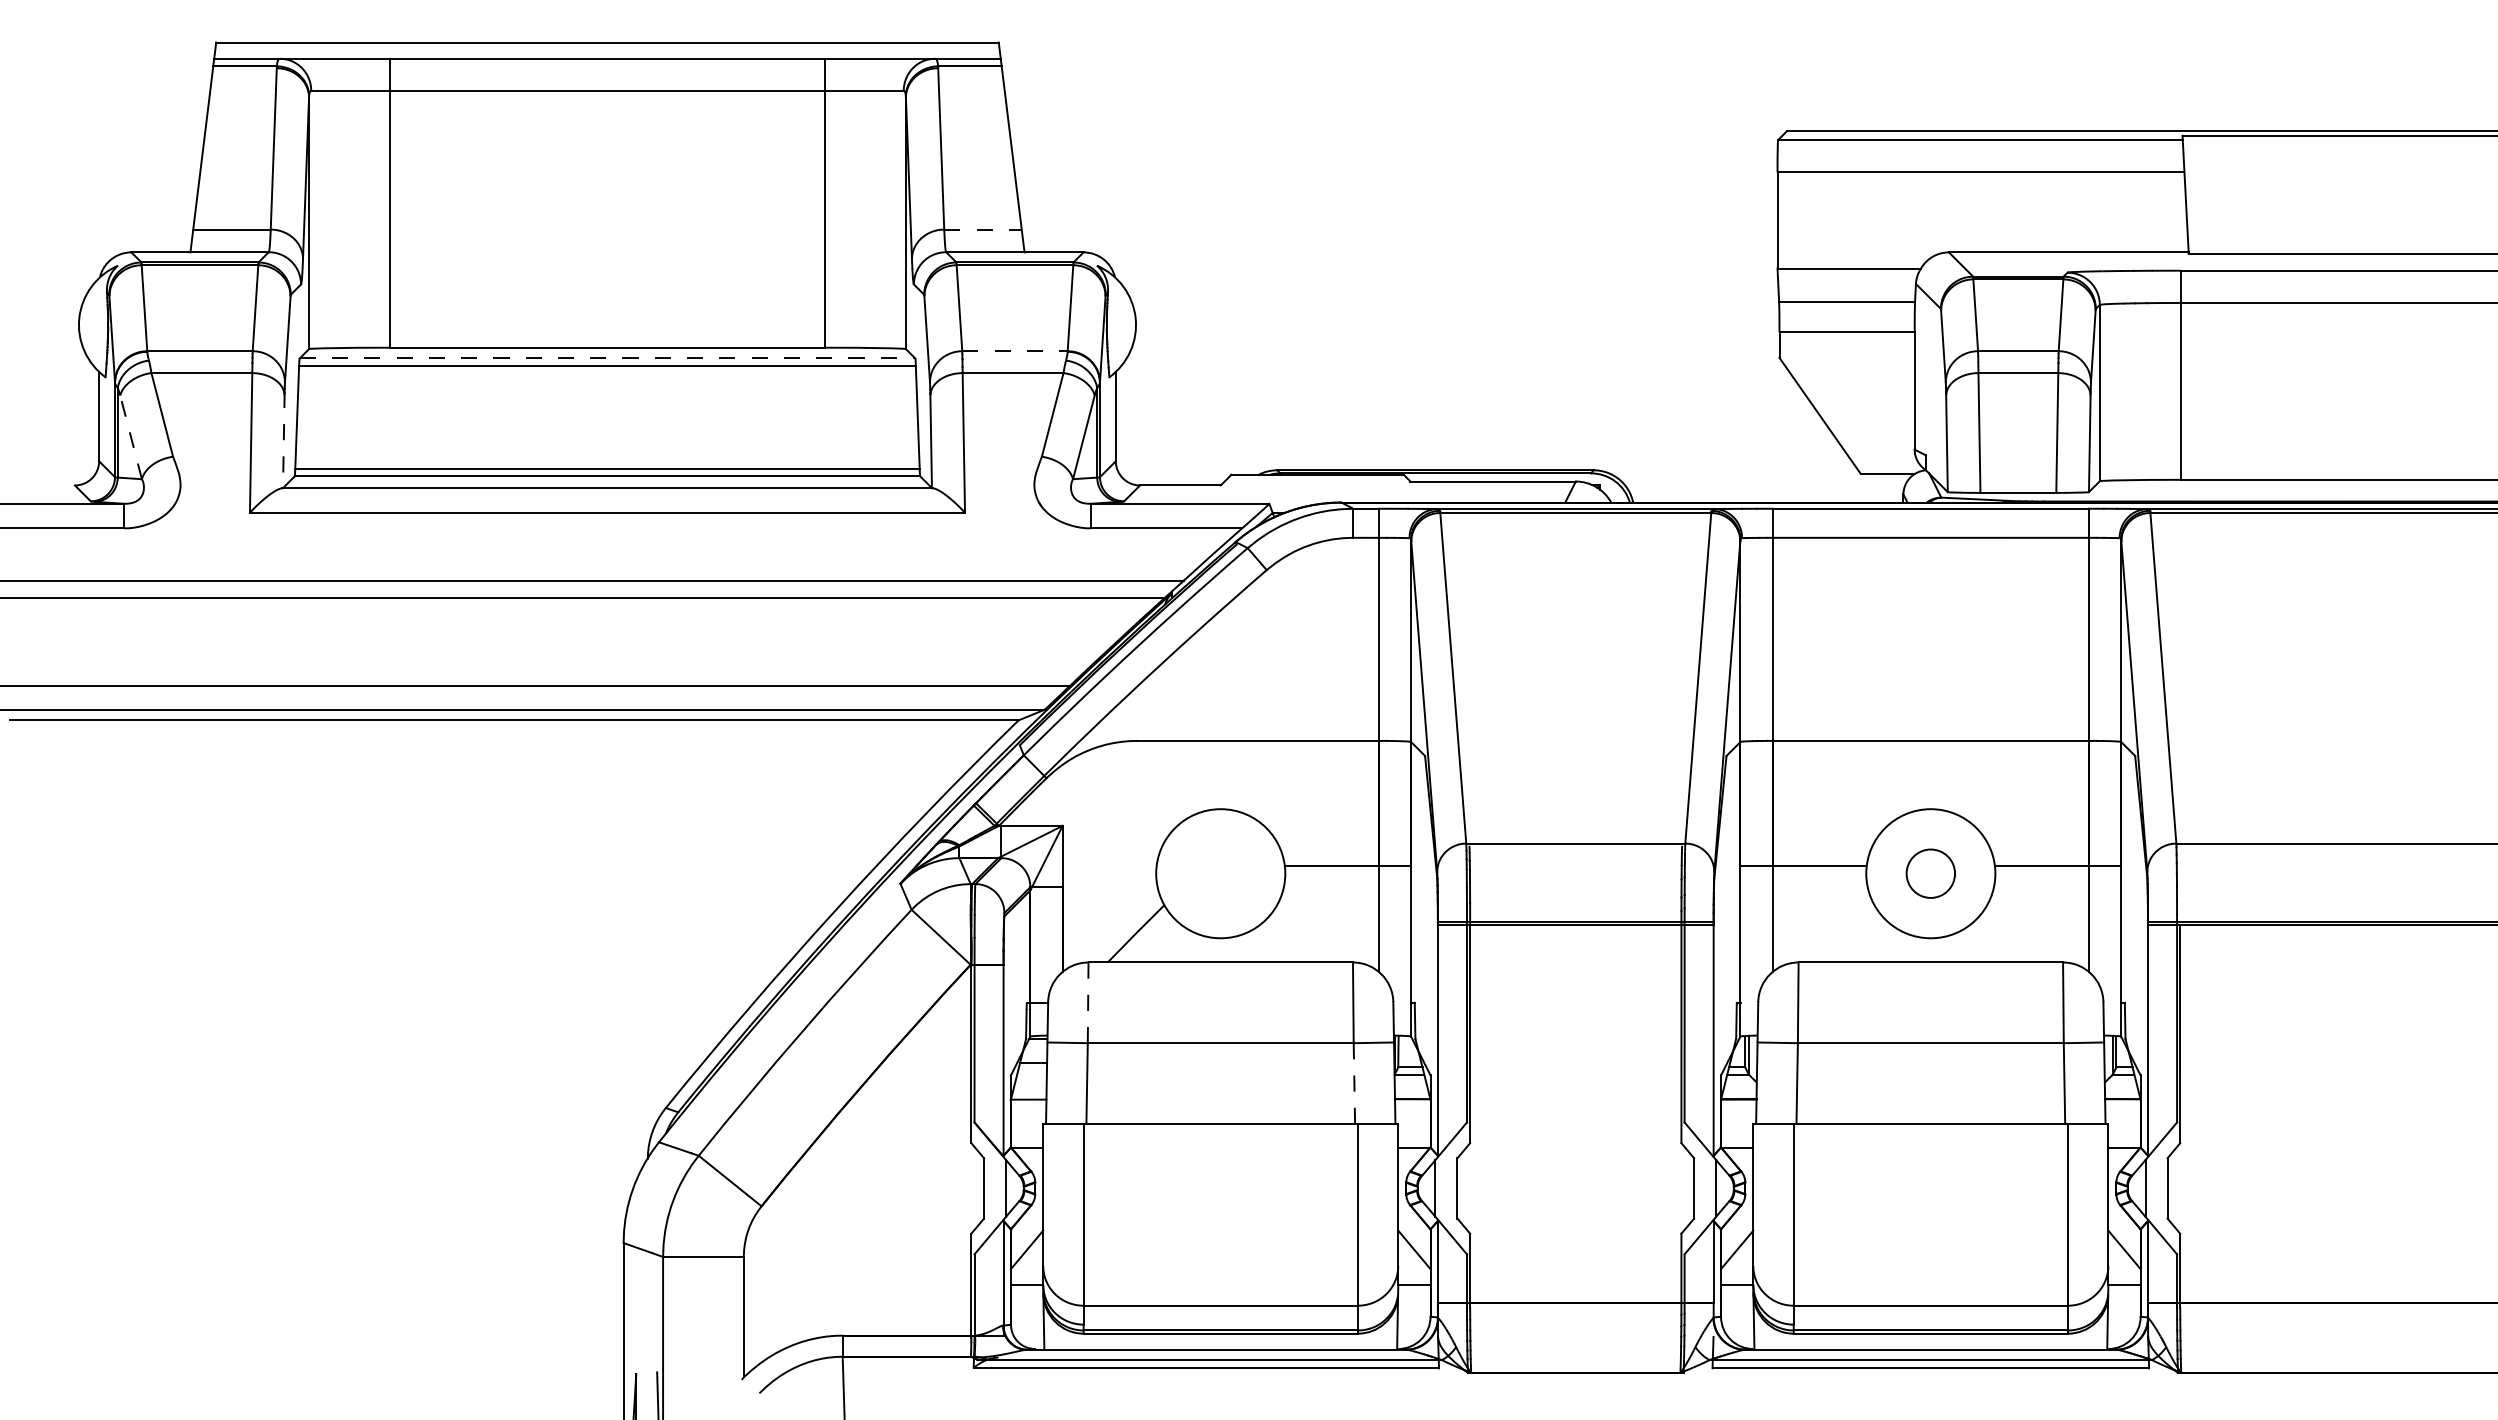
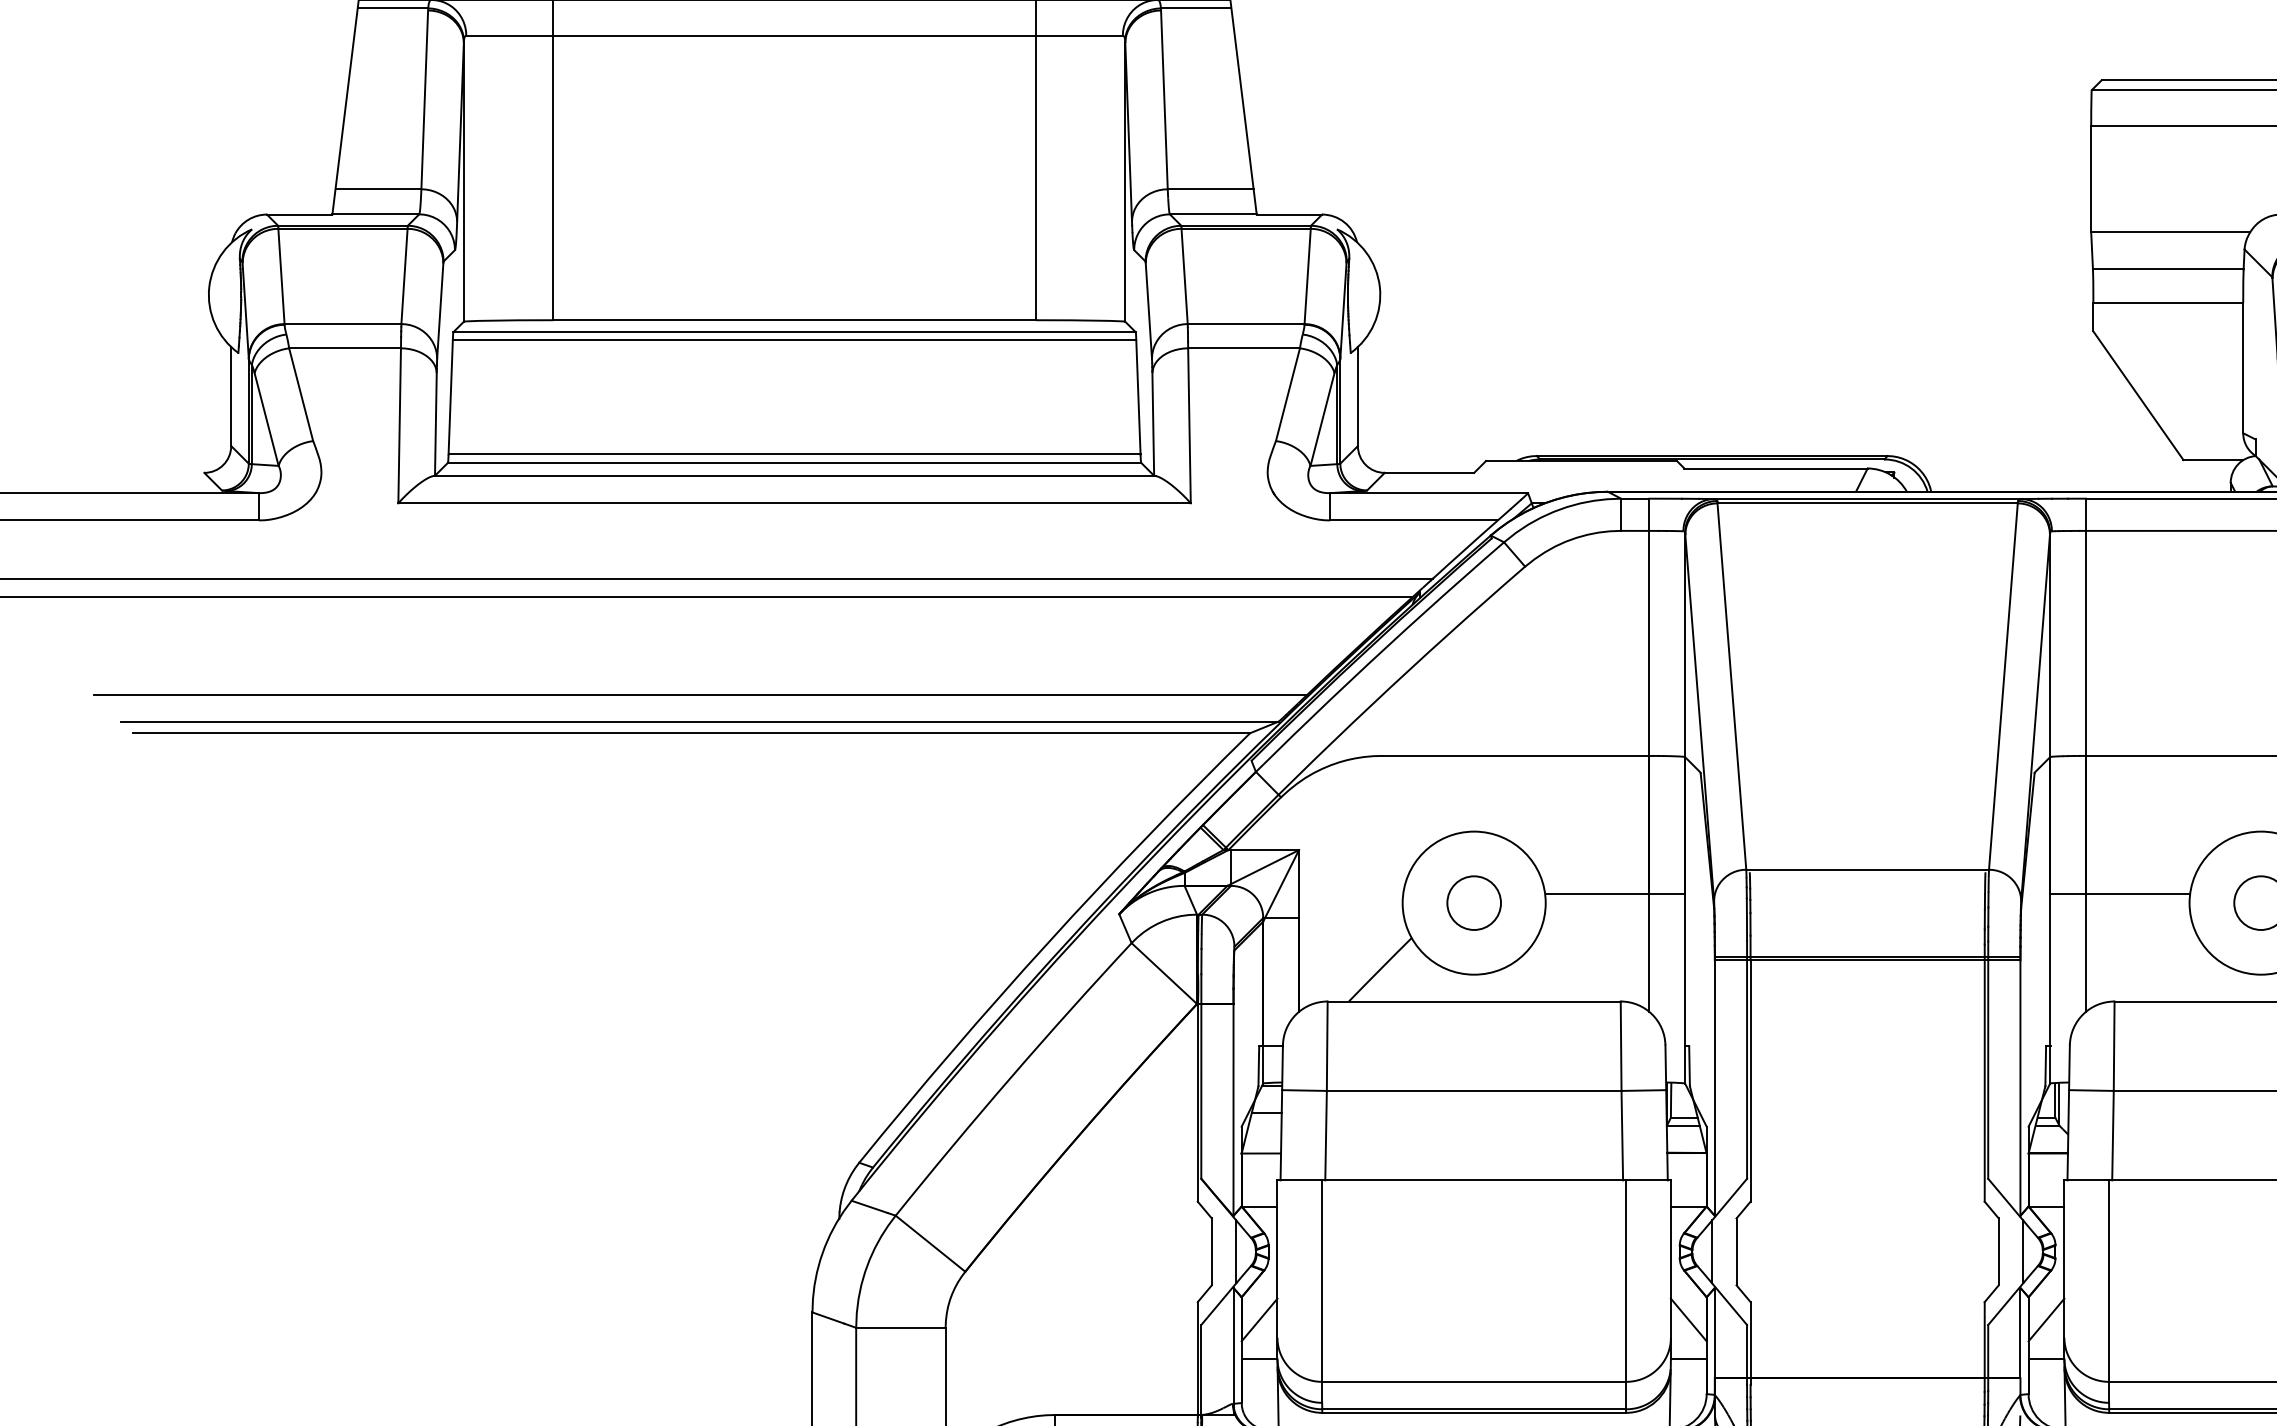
line: (982, 229) -> (1210, 189), dashed -> solid
line: (1014, 351) -> (1245, 324), dashed -> solid
line: (607, 358) -> (794, 332), dashed -> solid
line: (130, 436) -> (265, 418), dashed -> solid
line: (283, 440) -> (435, 423), dashed -> solid
circle: (1220, 873) -> (1473, 902), added
line: (1088, 1002) -> (1327, 1045), dashed -> solid
line: (1354, 1084) -> (1622, 1136), dashed -> solid

